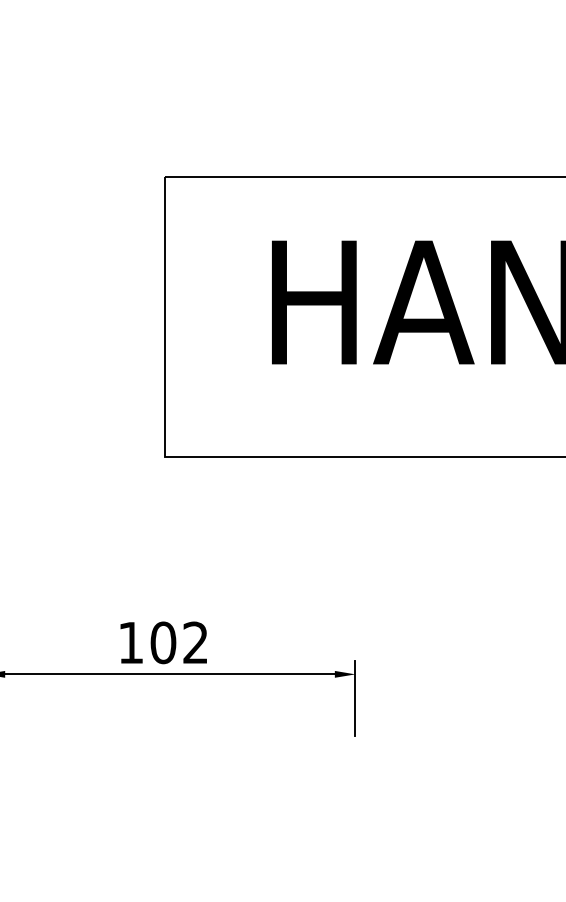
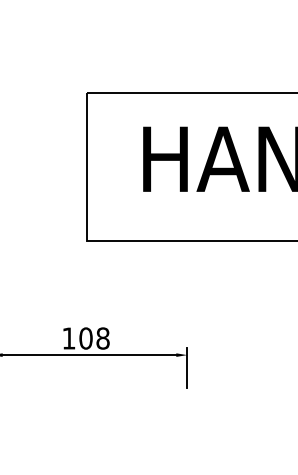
text: (194, 642) -> (102, 338), 102 -> 108

